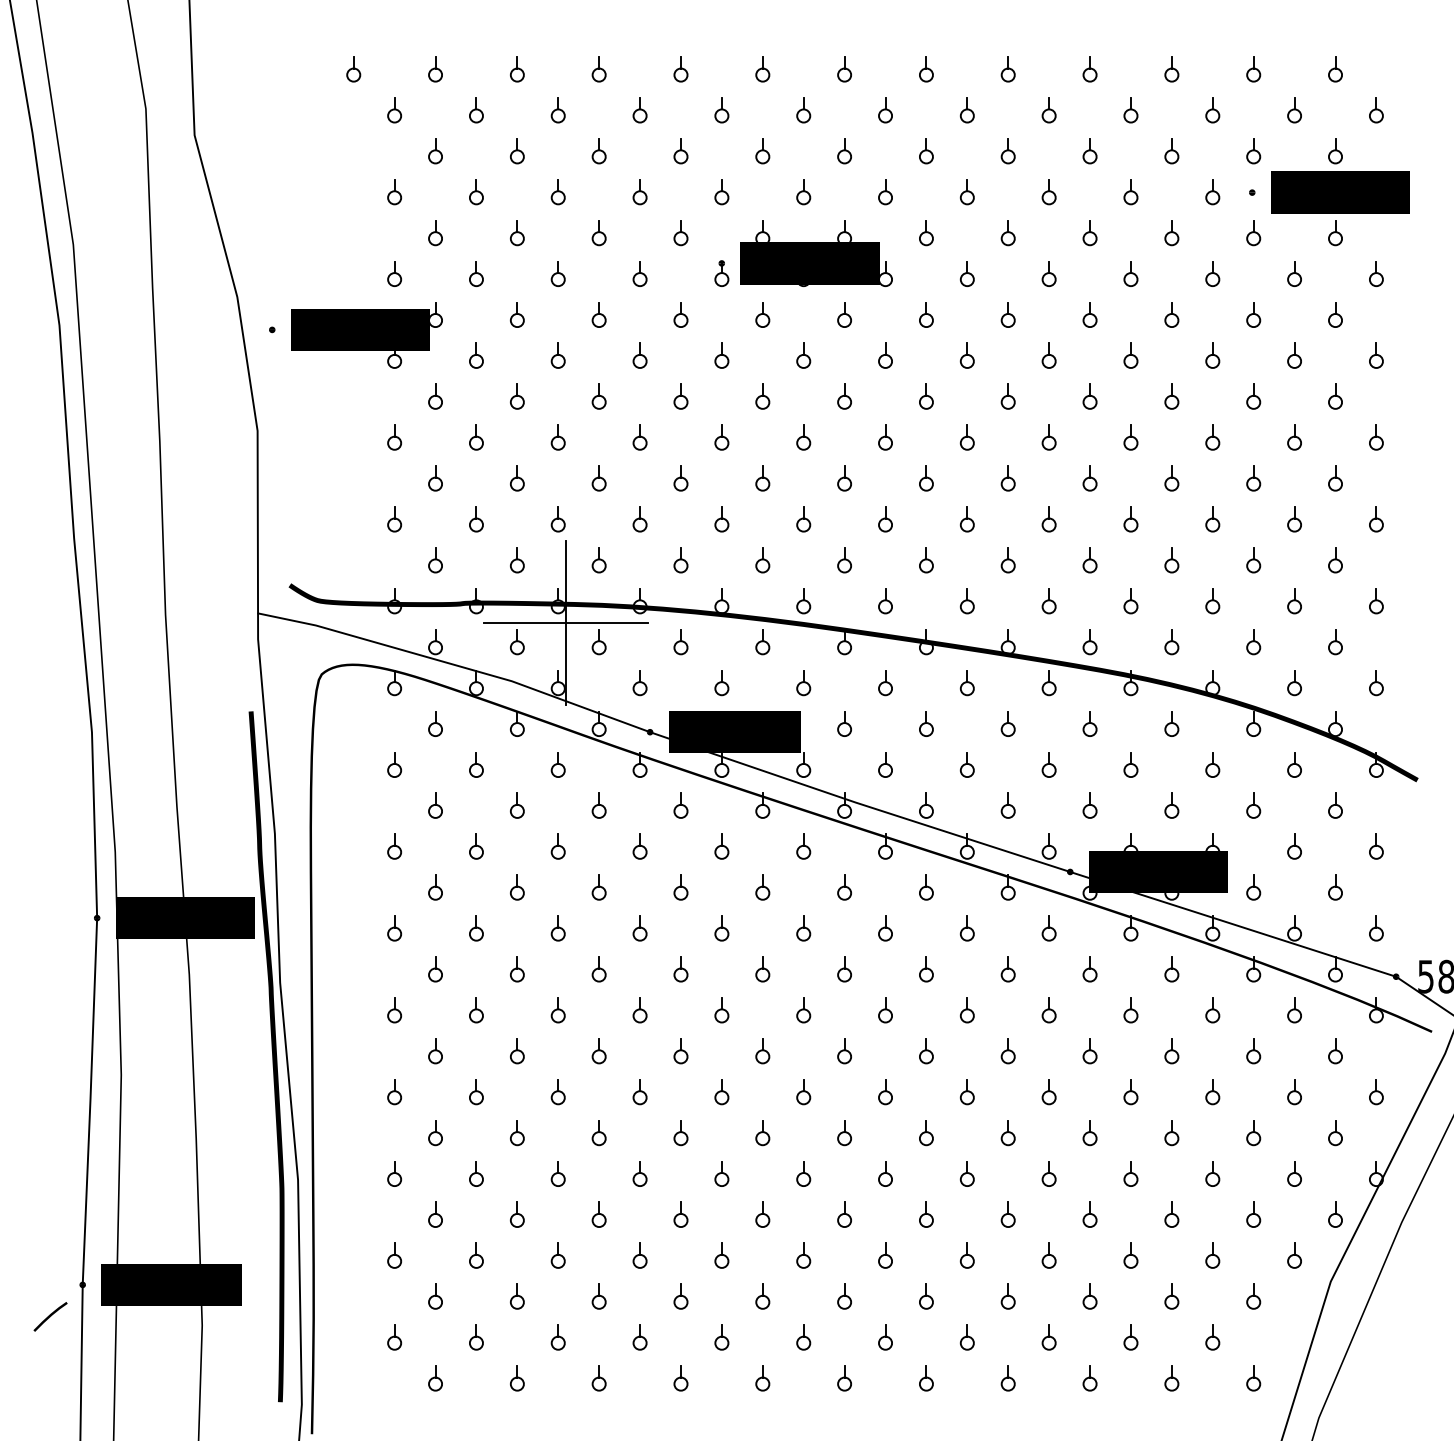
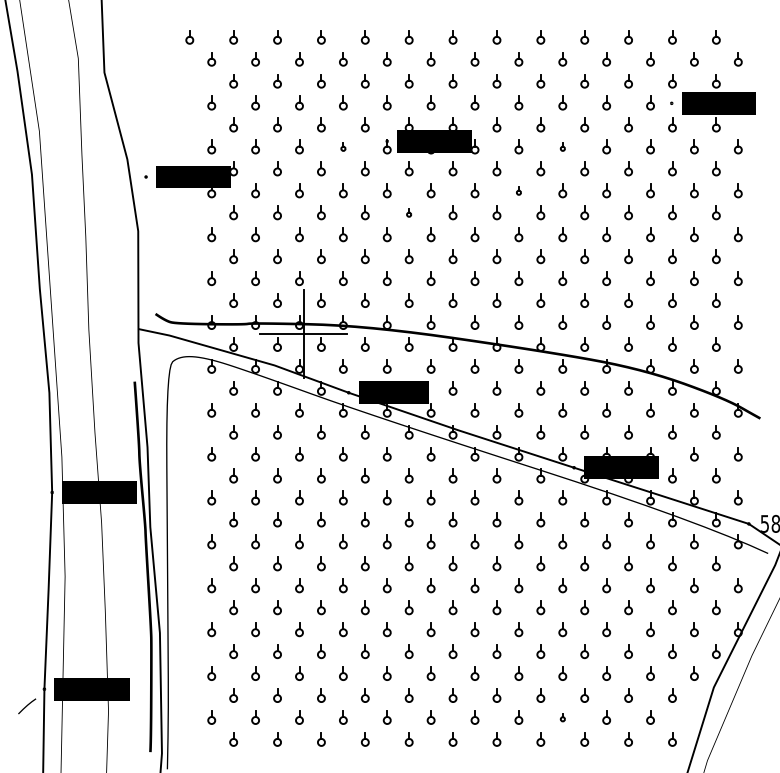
part: (640, 273) -> (343, 146), size x0.6
part: (1048, 273) -> (562, 146), size x0.6
part: (966, 355) -> (518, 190), size x0.6
part: (761, 396) -> (408, 212), size x0.6
part: (1048, 1337) -> (562, 717), size x0.6

